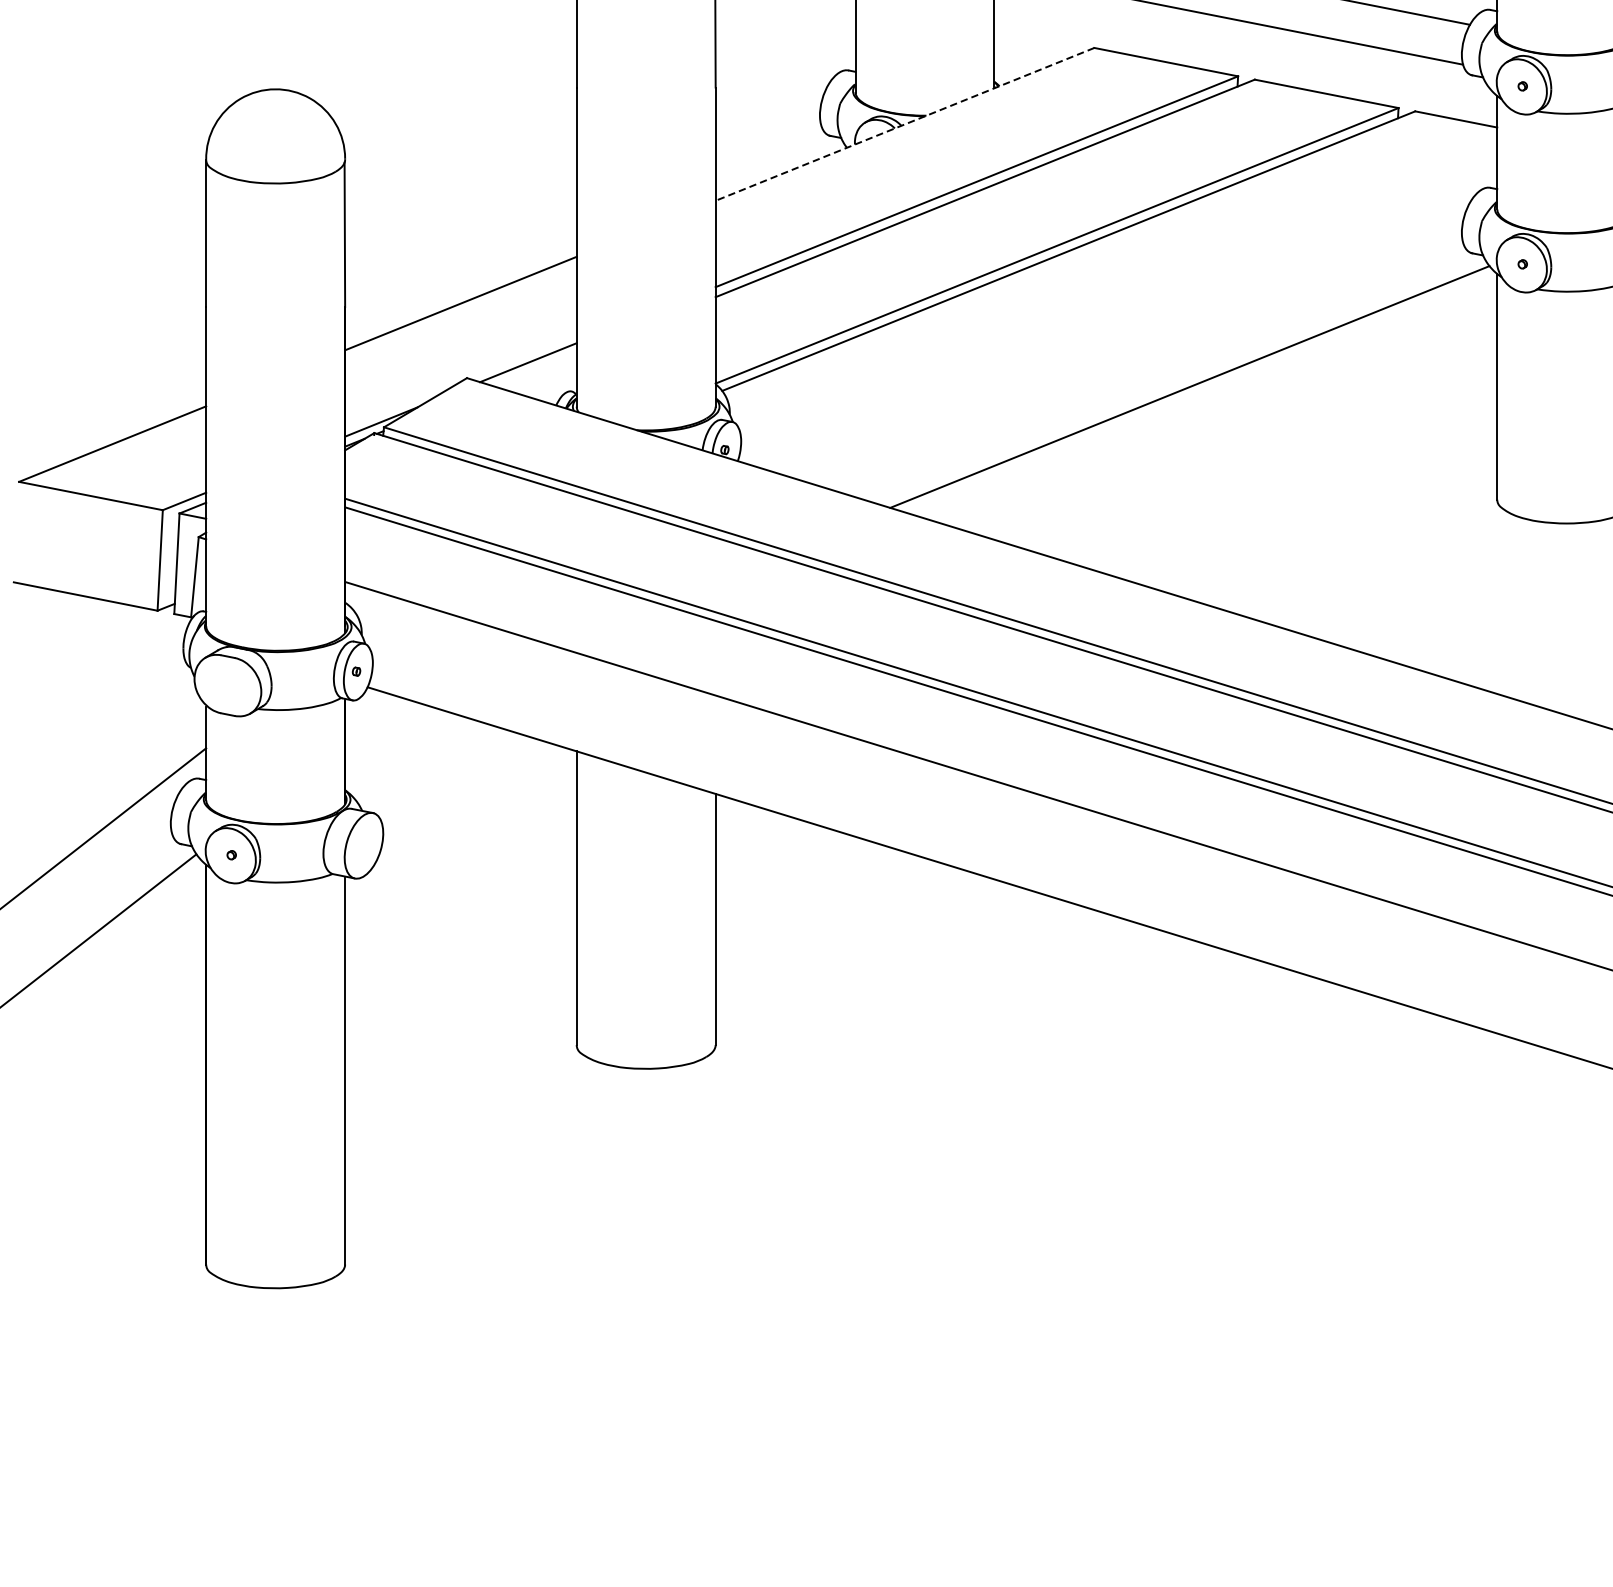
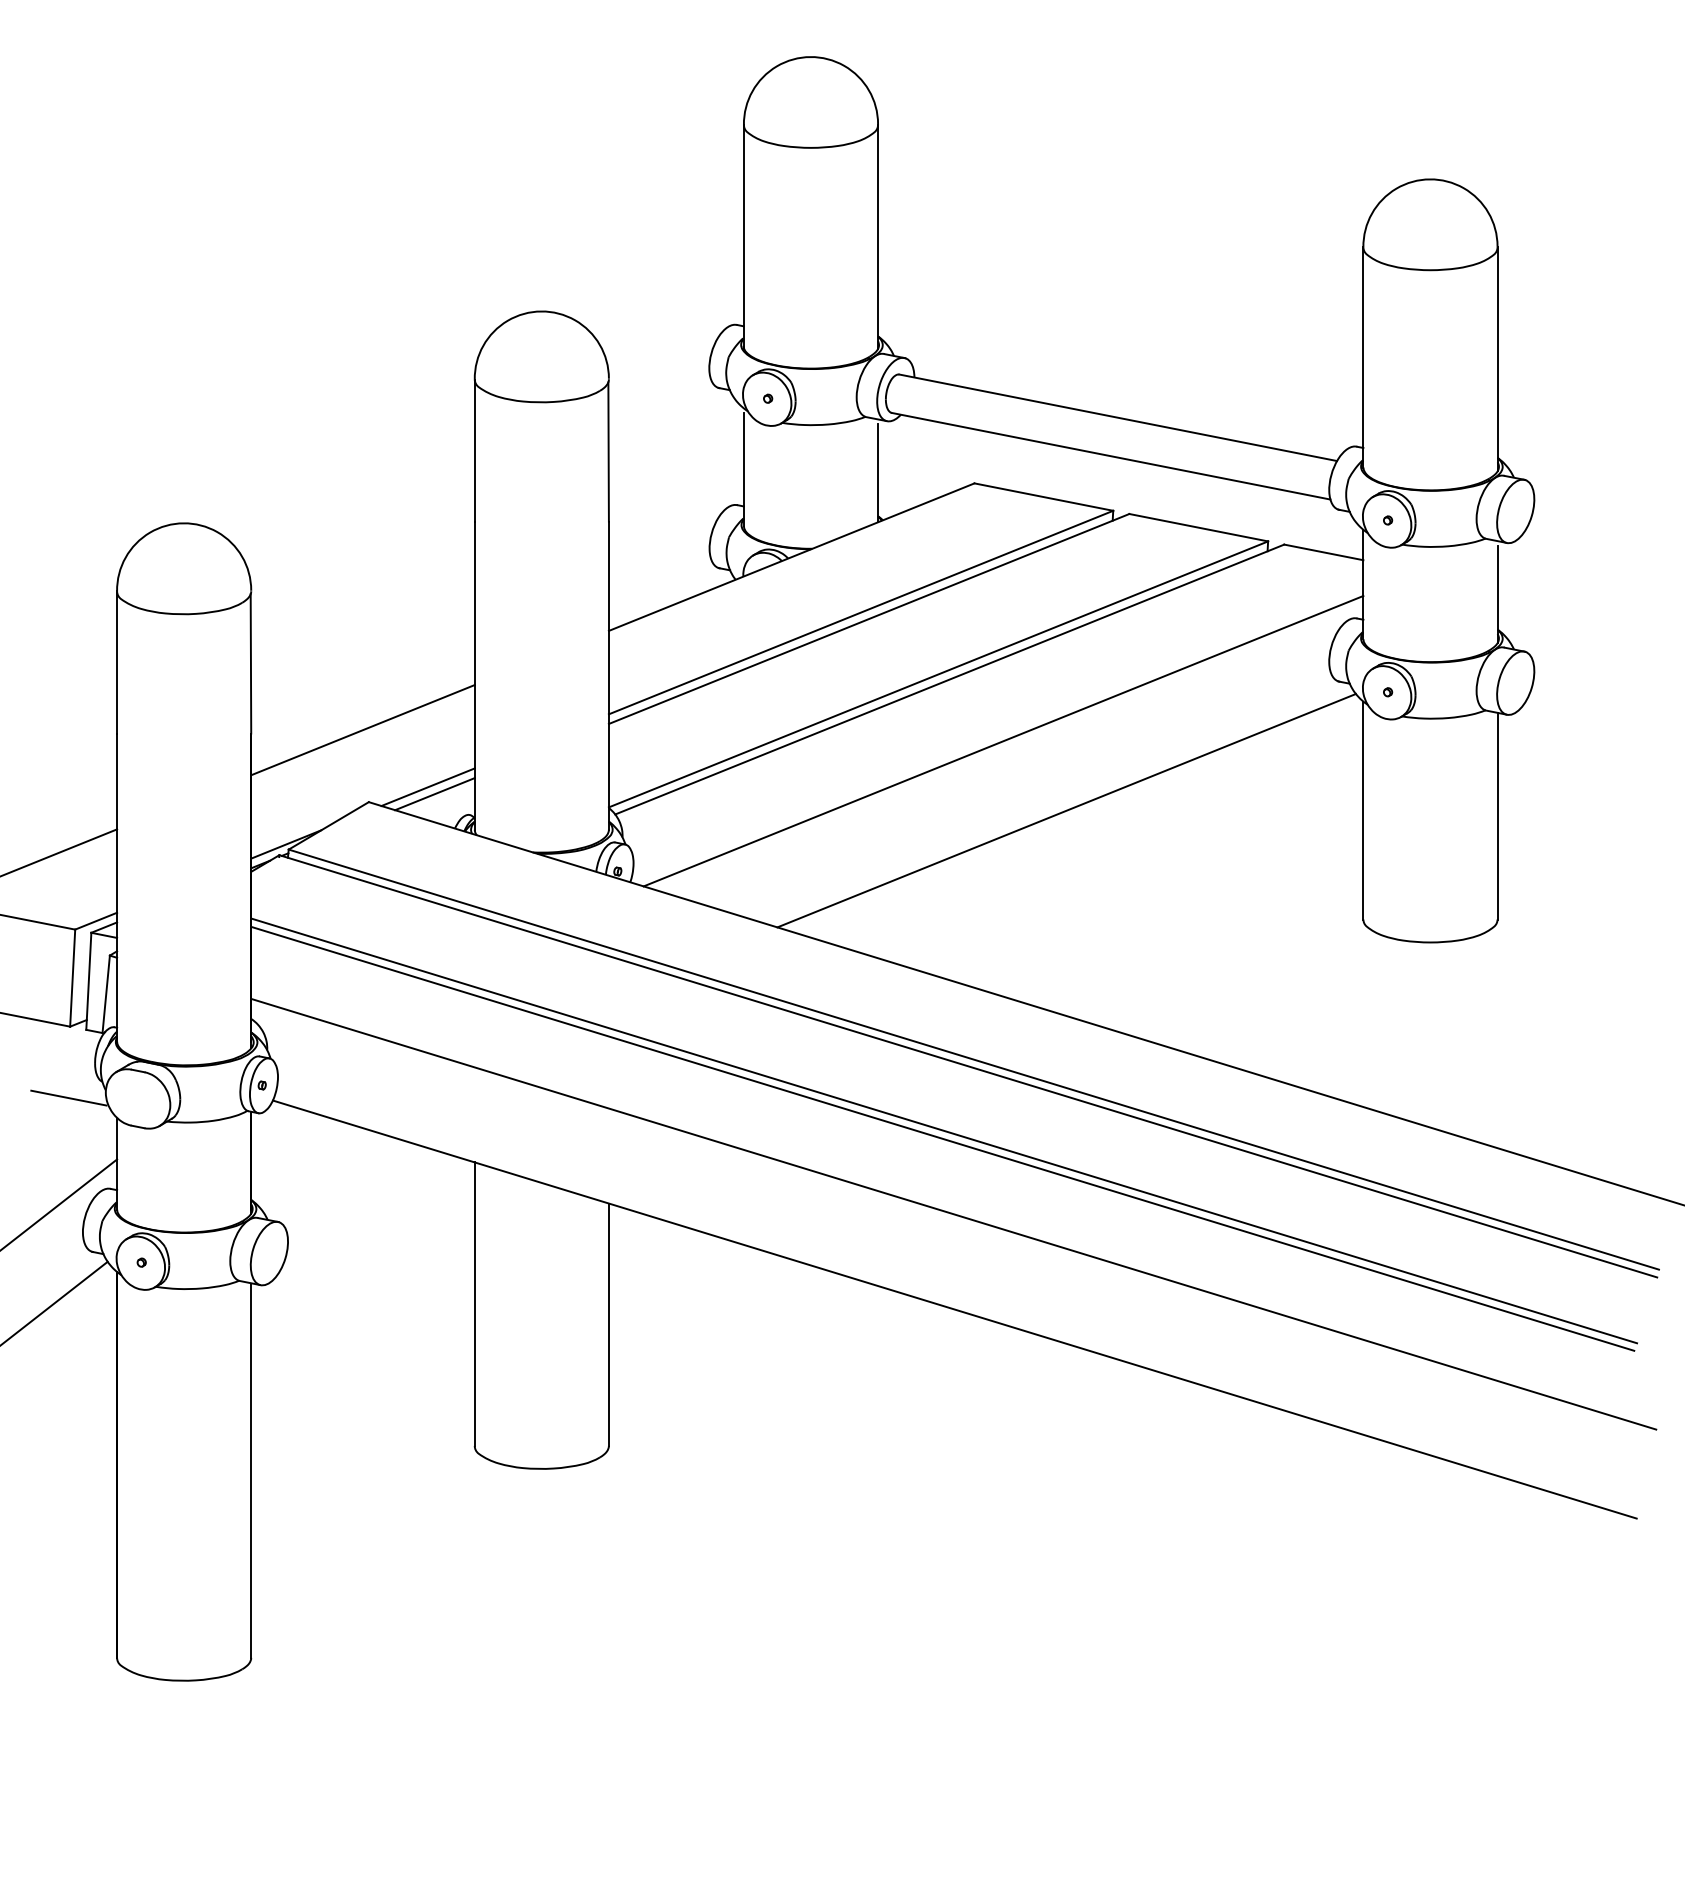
line: (904, 124) -> (791, 557), dashed -> solid
line: (1124, 314) -> (1003, 740), added
line: (535, 370) -> (434, 794), added
line: (155, 684) -> (68, 1097), added

